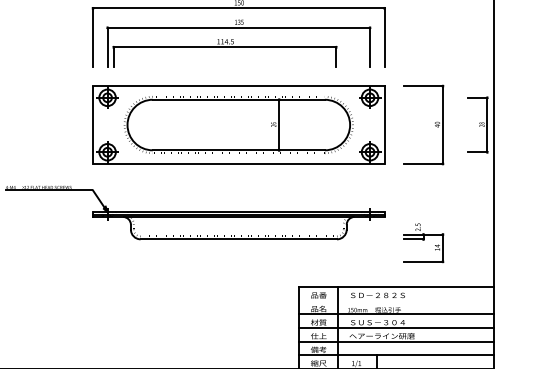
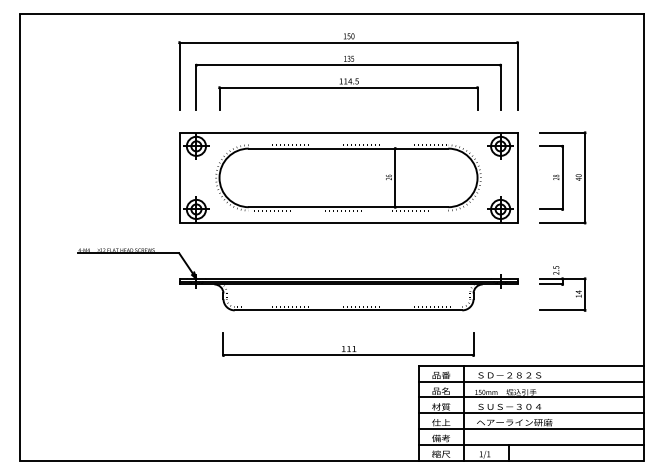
part: (224, 53) -> (348, 94), moved
part: (477, 124) -> (551, 177), moved
part: (423, 242) -> (562, 288), moved
part: (238, 268) -> (348, 344), added
line: (396, 300) -> (531, 381), added

